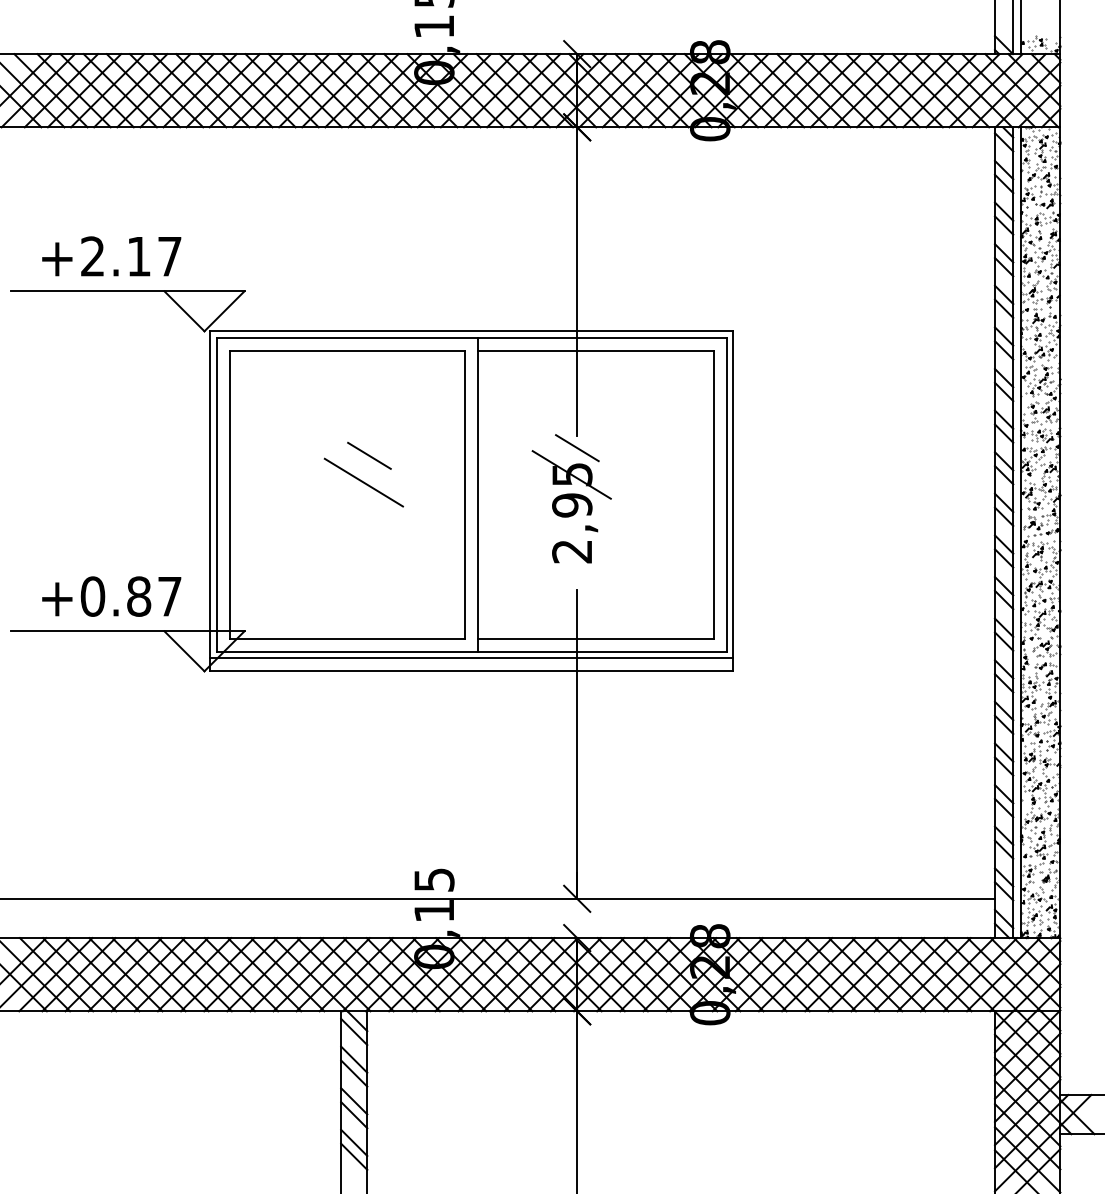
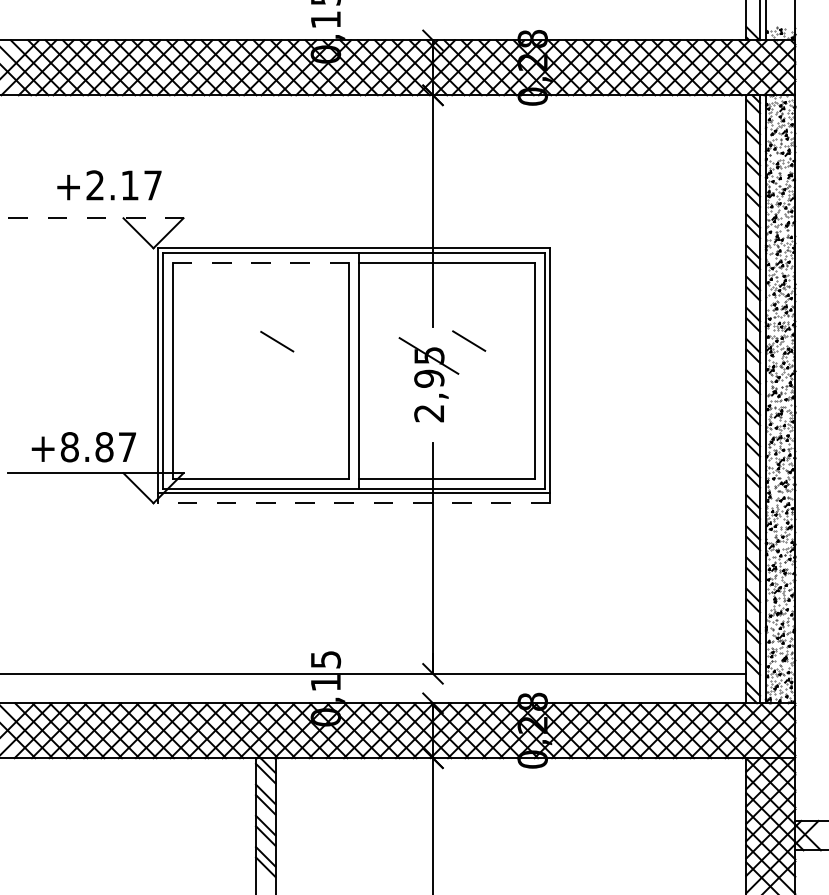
text: (111, 256) -> (109, 185), moved
line: (127, 291) -> (95, 218), solid -> dashed
line: (347, 350) -> (260, 262), solid -> dashed
line: (577, 448) -> (469, 341), moved
line: (363, 482) -> (272, 361), removed
text: (92, 596) -> (69, 447), +0.87 -> +8.87
line: (471, 671) -> (353, 503), solid -> dashed

